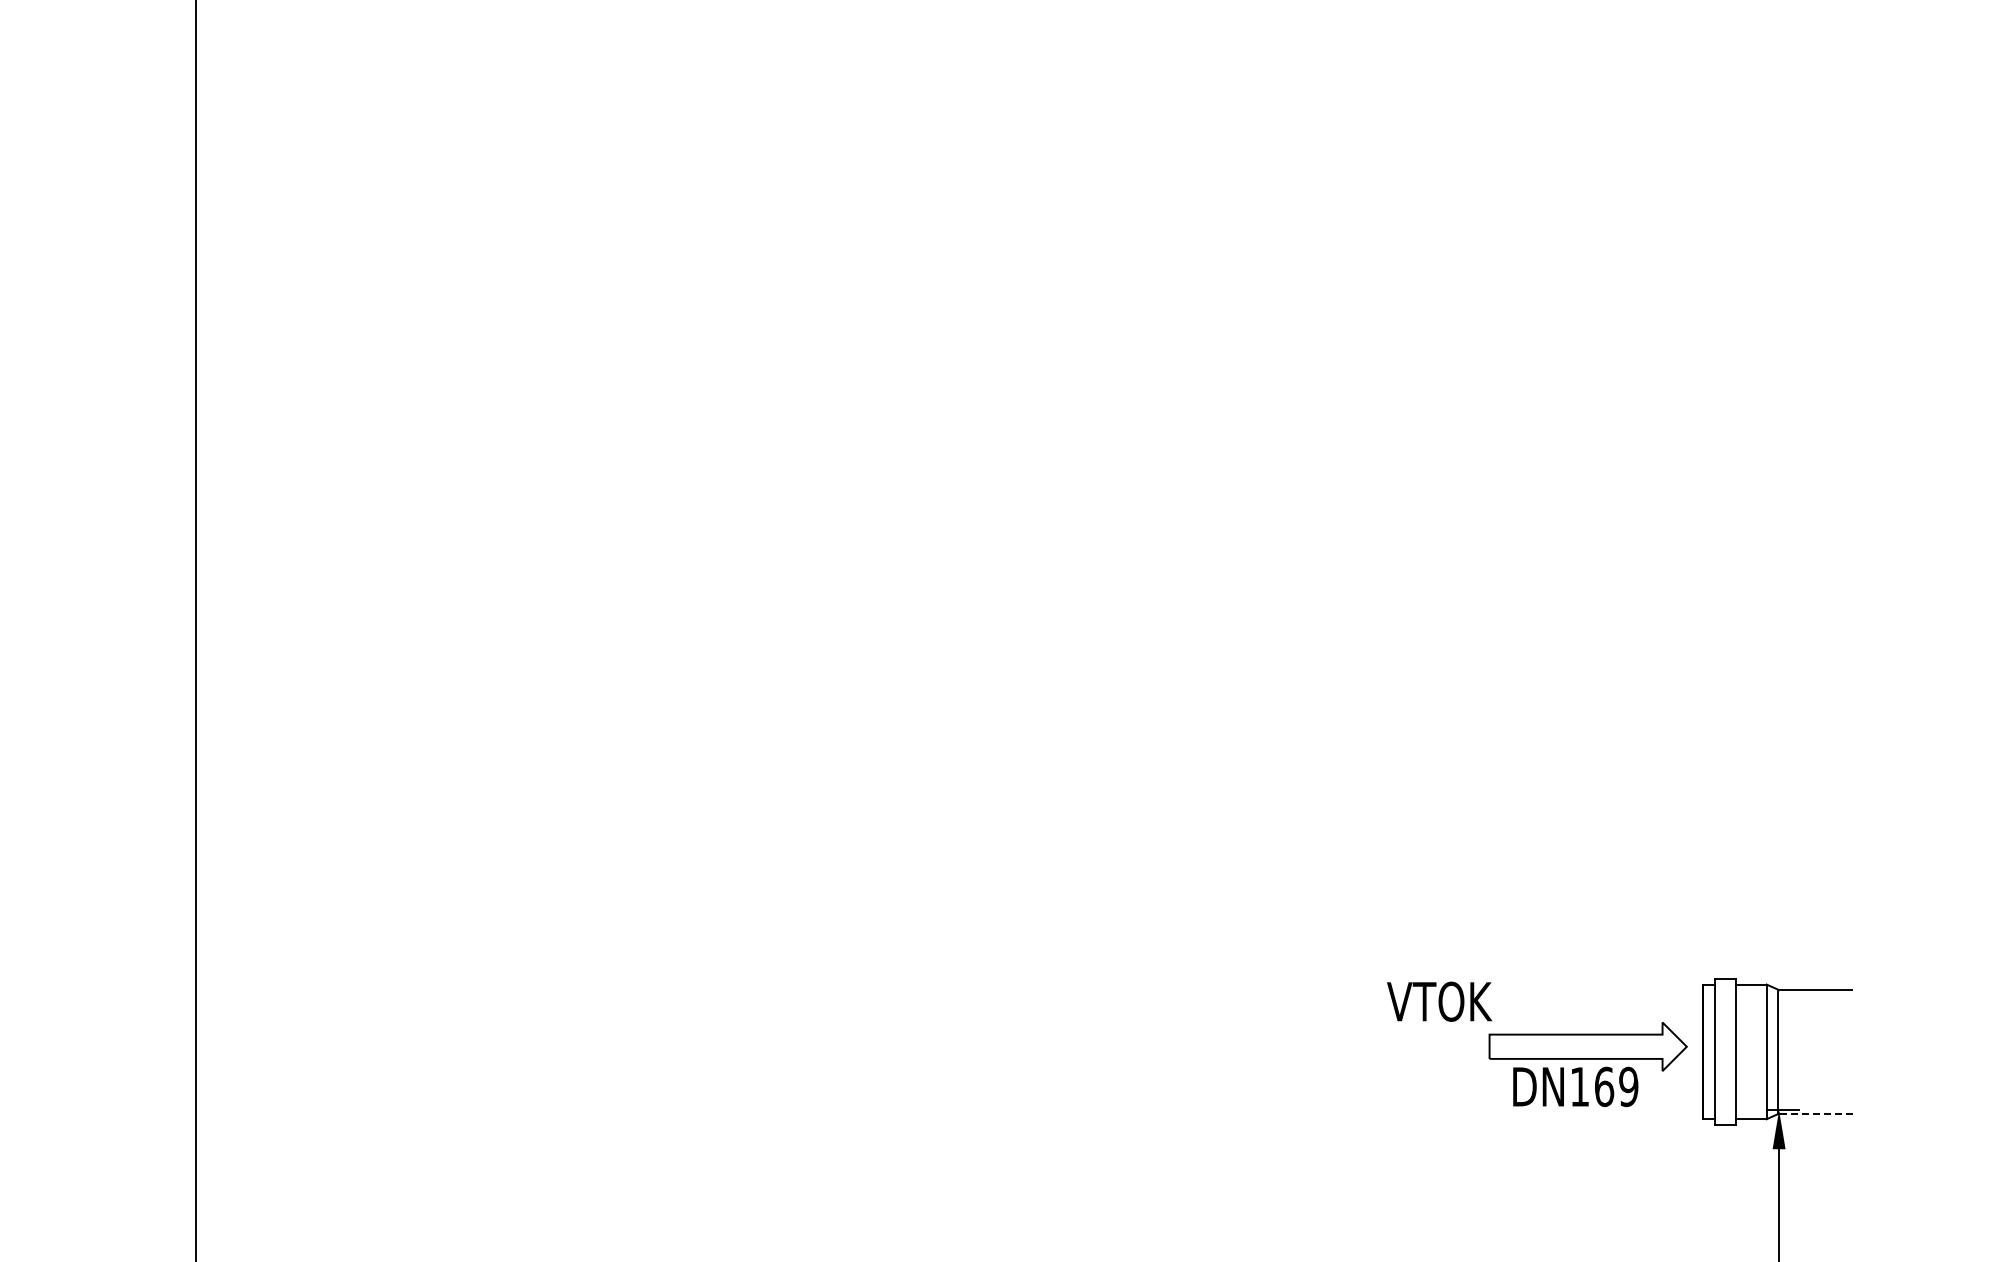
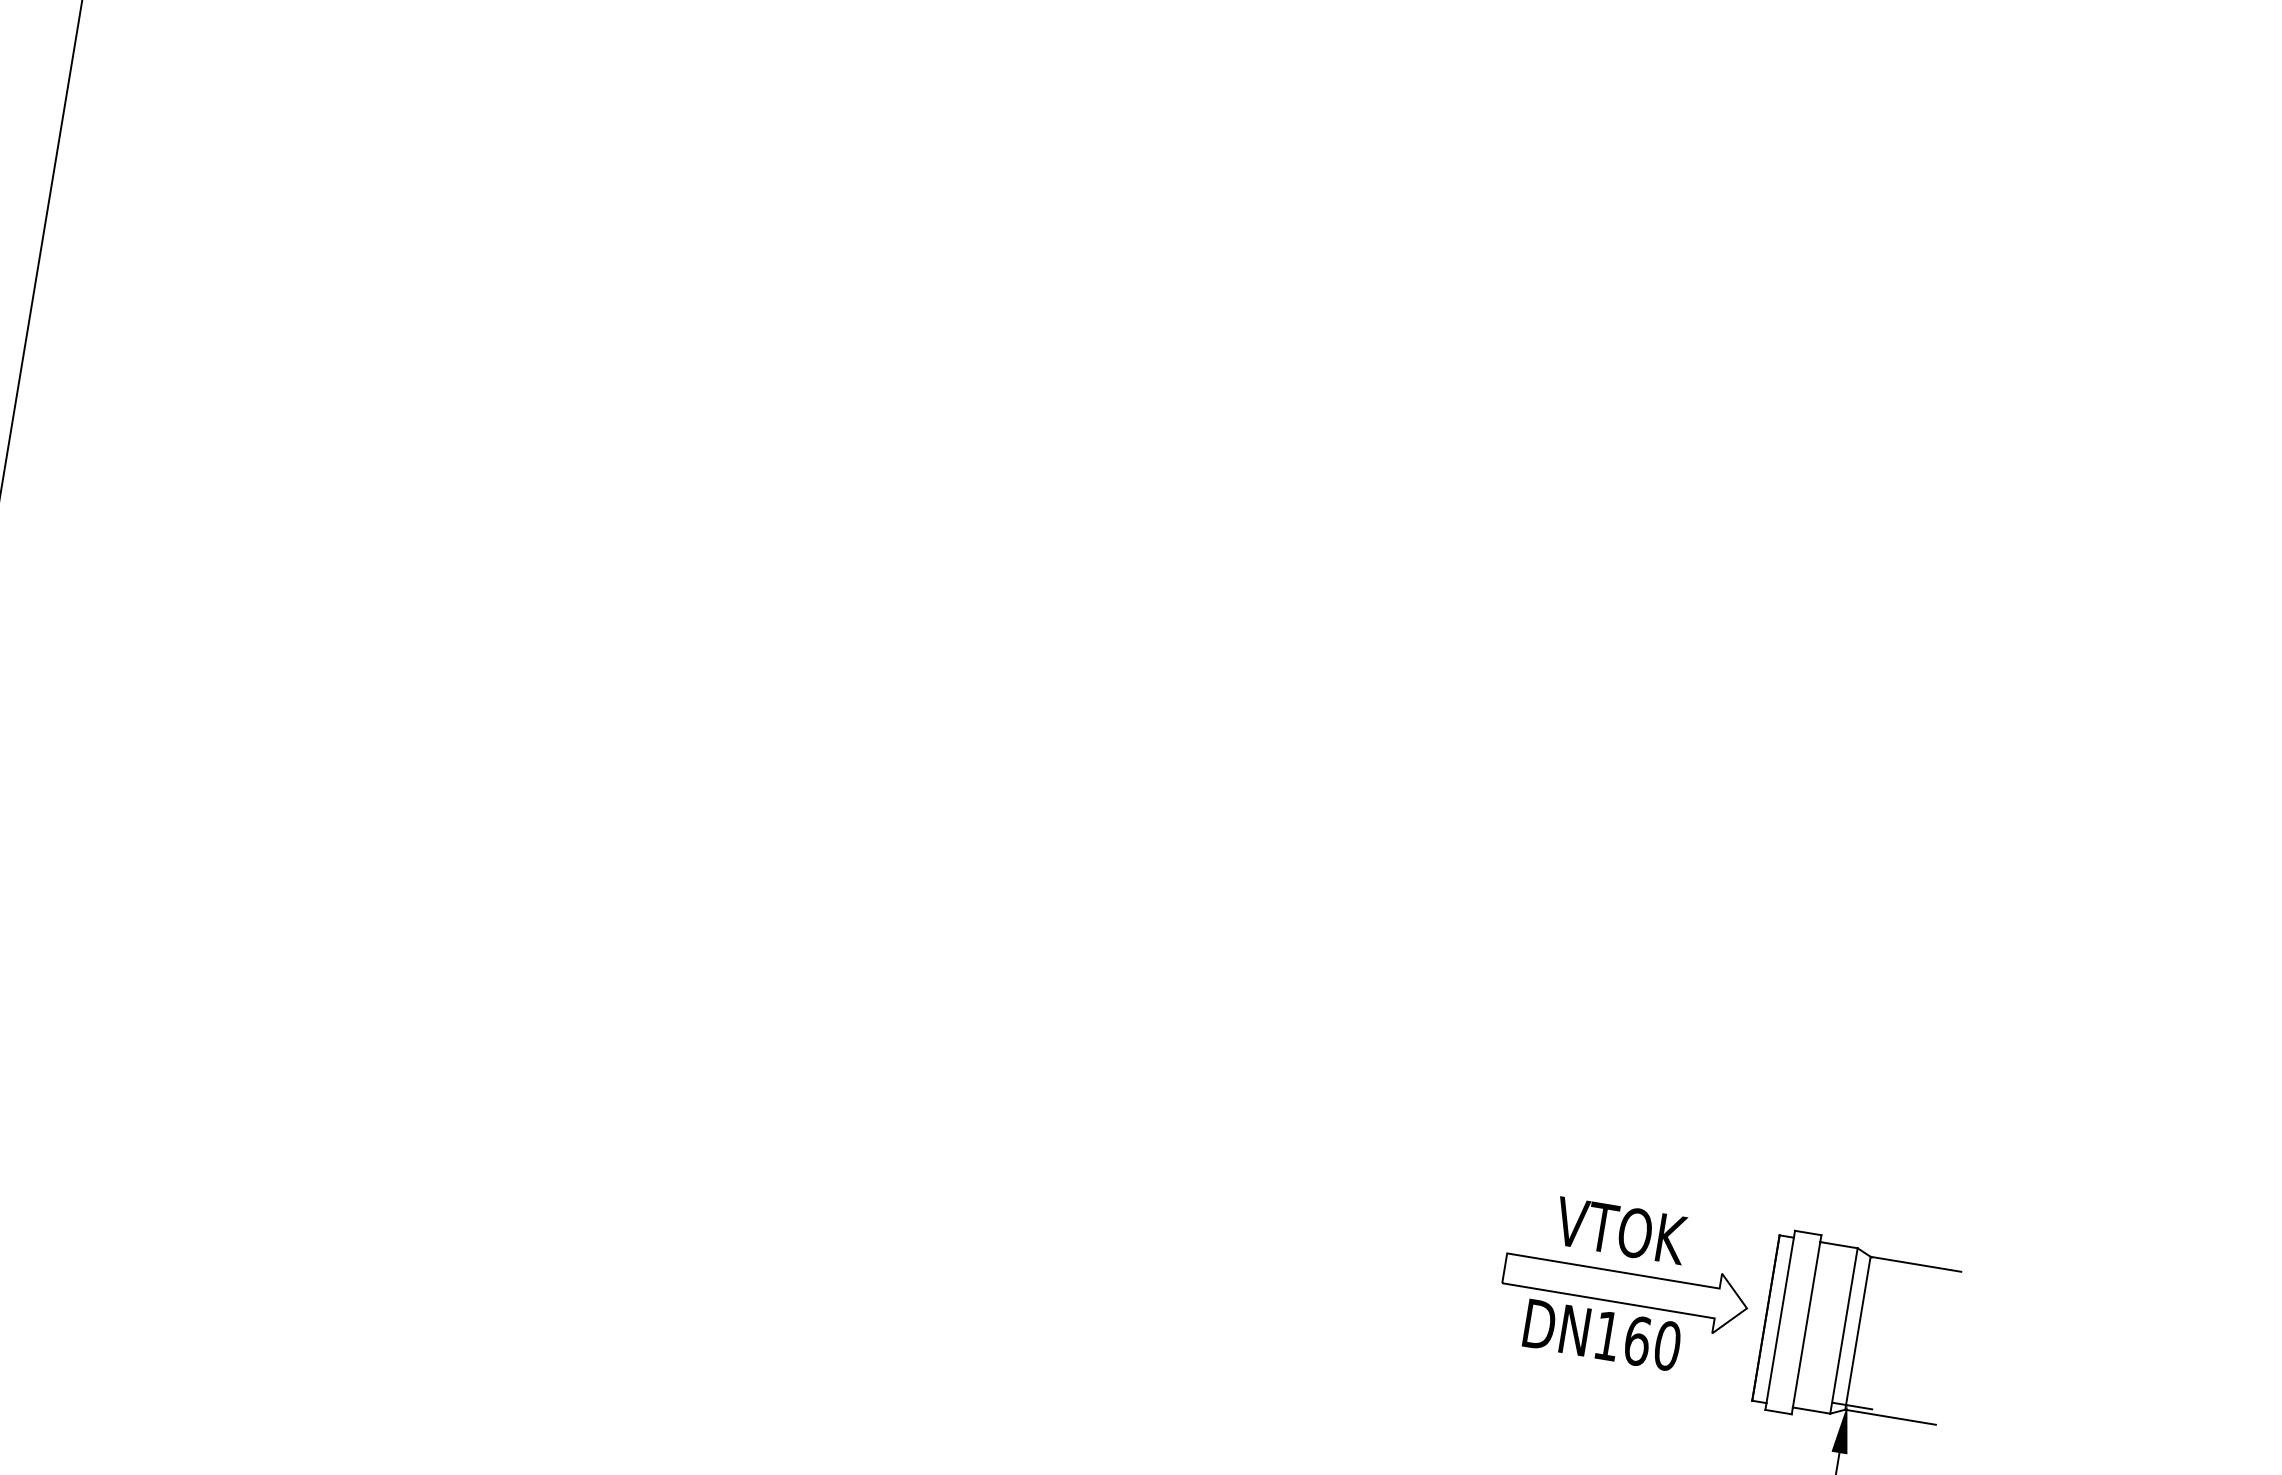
text: (1439, 1001) -> (1620, 1230), moved
text: (1628, 1087) -> (1667, 1346), DN169 -> DN160
line: (1814, 1114) -> (1890, 1417), dashed -> solid

